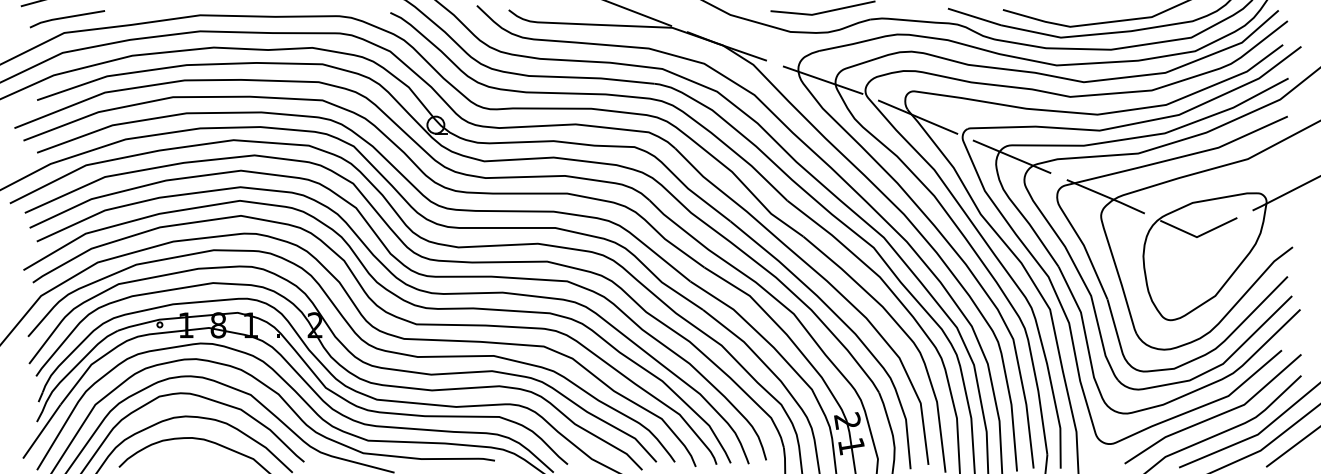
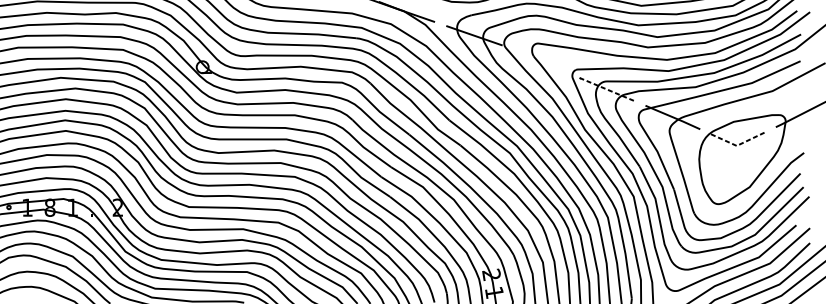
line: (917, 116) -> (540, 61), removed
line: (1011, 156) -> (606, 89), solid -> dashed
line: (1198, 236) -> (737, 145), solid -> dashed

